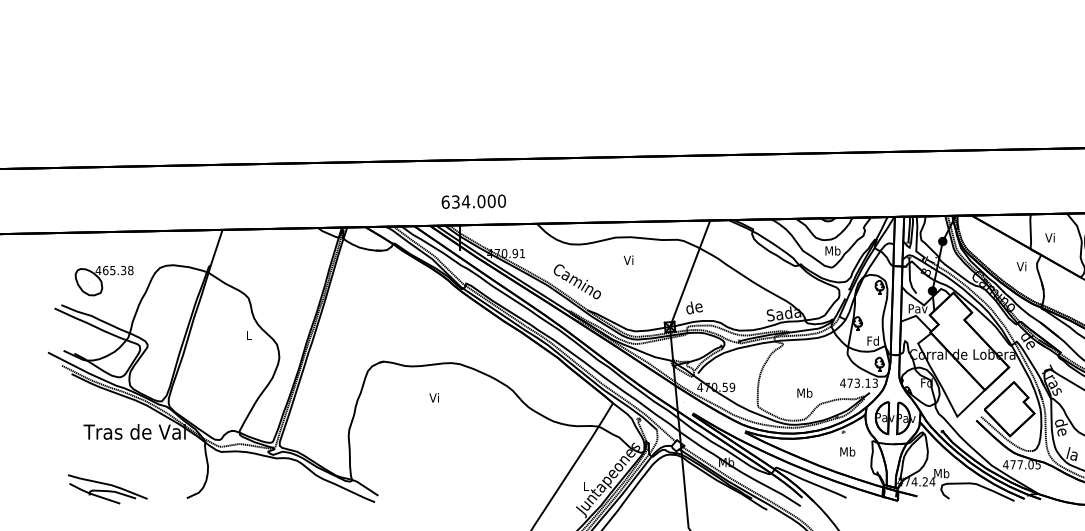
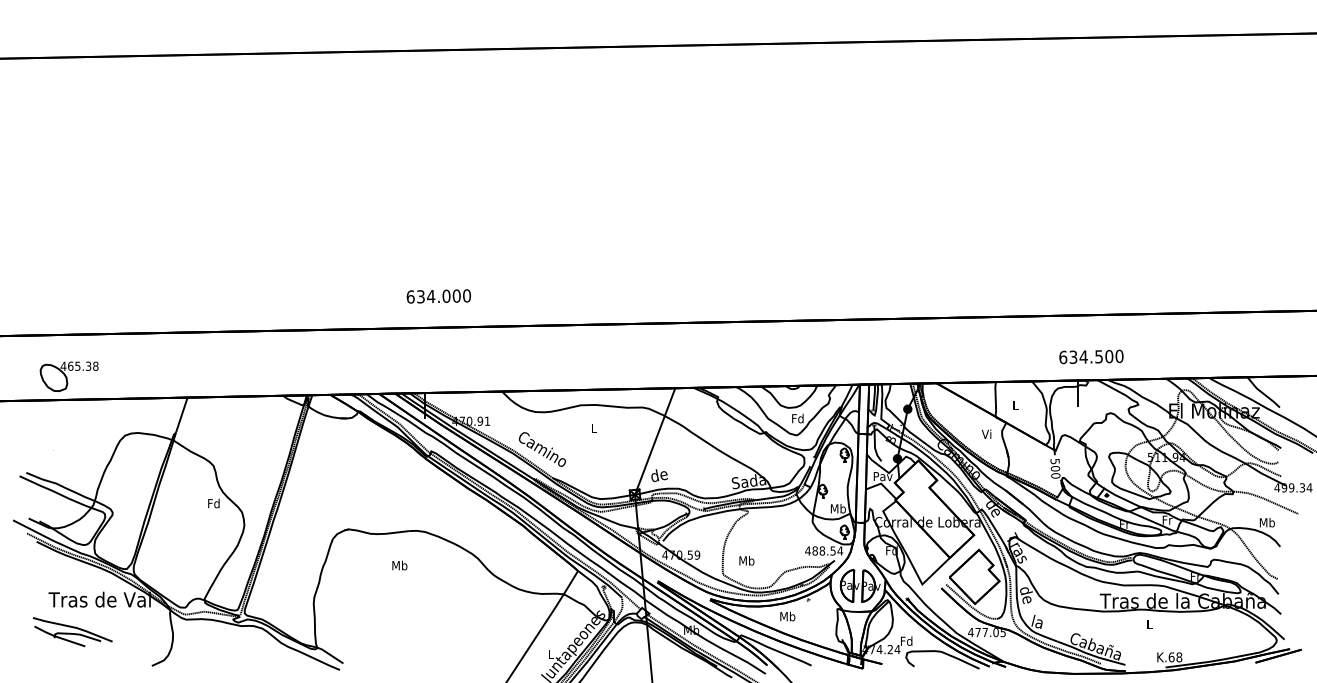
text: (473, 201) -> (438, 296), moved
text: (1049, 237) -> (1014, 405), Vi -> L
text: (832, 250) -> (797, 418), Mb -> Fd
text: (628, 259) -> (593, 427), Vi -> L
part: (103, 280) -> (68, 376), moved
text: (248, 335) -> (213, 503), L -> Fd
text: (872, 340) -> (837, 508), Fd -> Mb
text: (862, 382) -> (827, 550), 473.13 -> 488.54
text: (804, 392) -> (746, 560), moved
text: (434, 397) -> (399, 565), Vi -> Mb
text: (847, 451) -> (787, 616), moved
text: (941, 472) -> (906, 640), Mb -> Fd
part: (107, 489) -> (72, 632), moved

